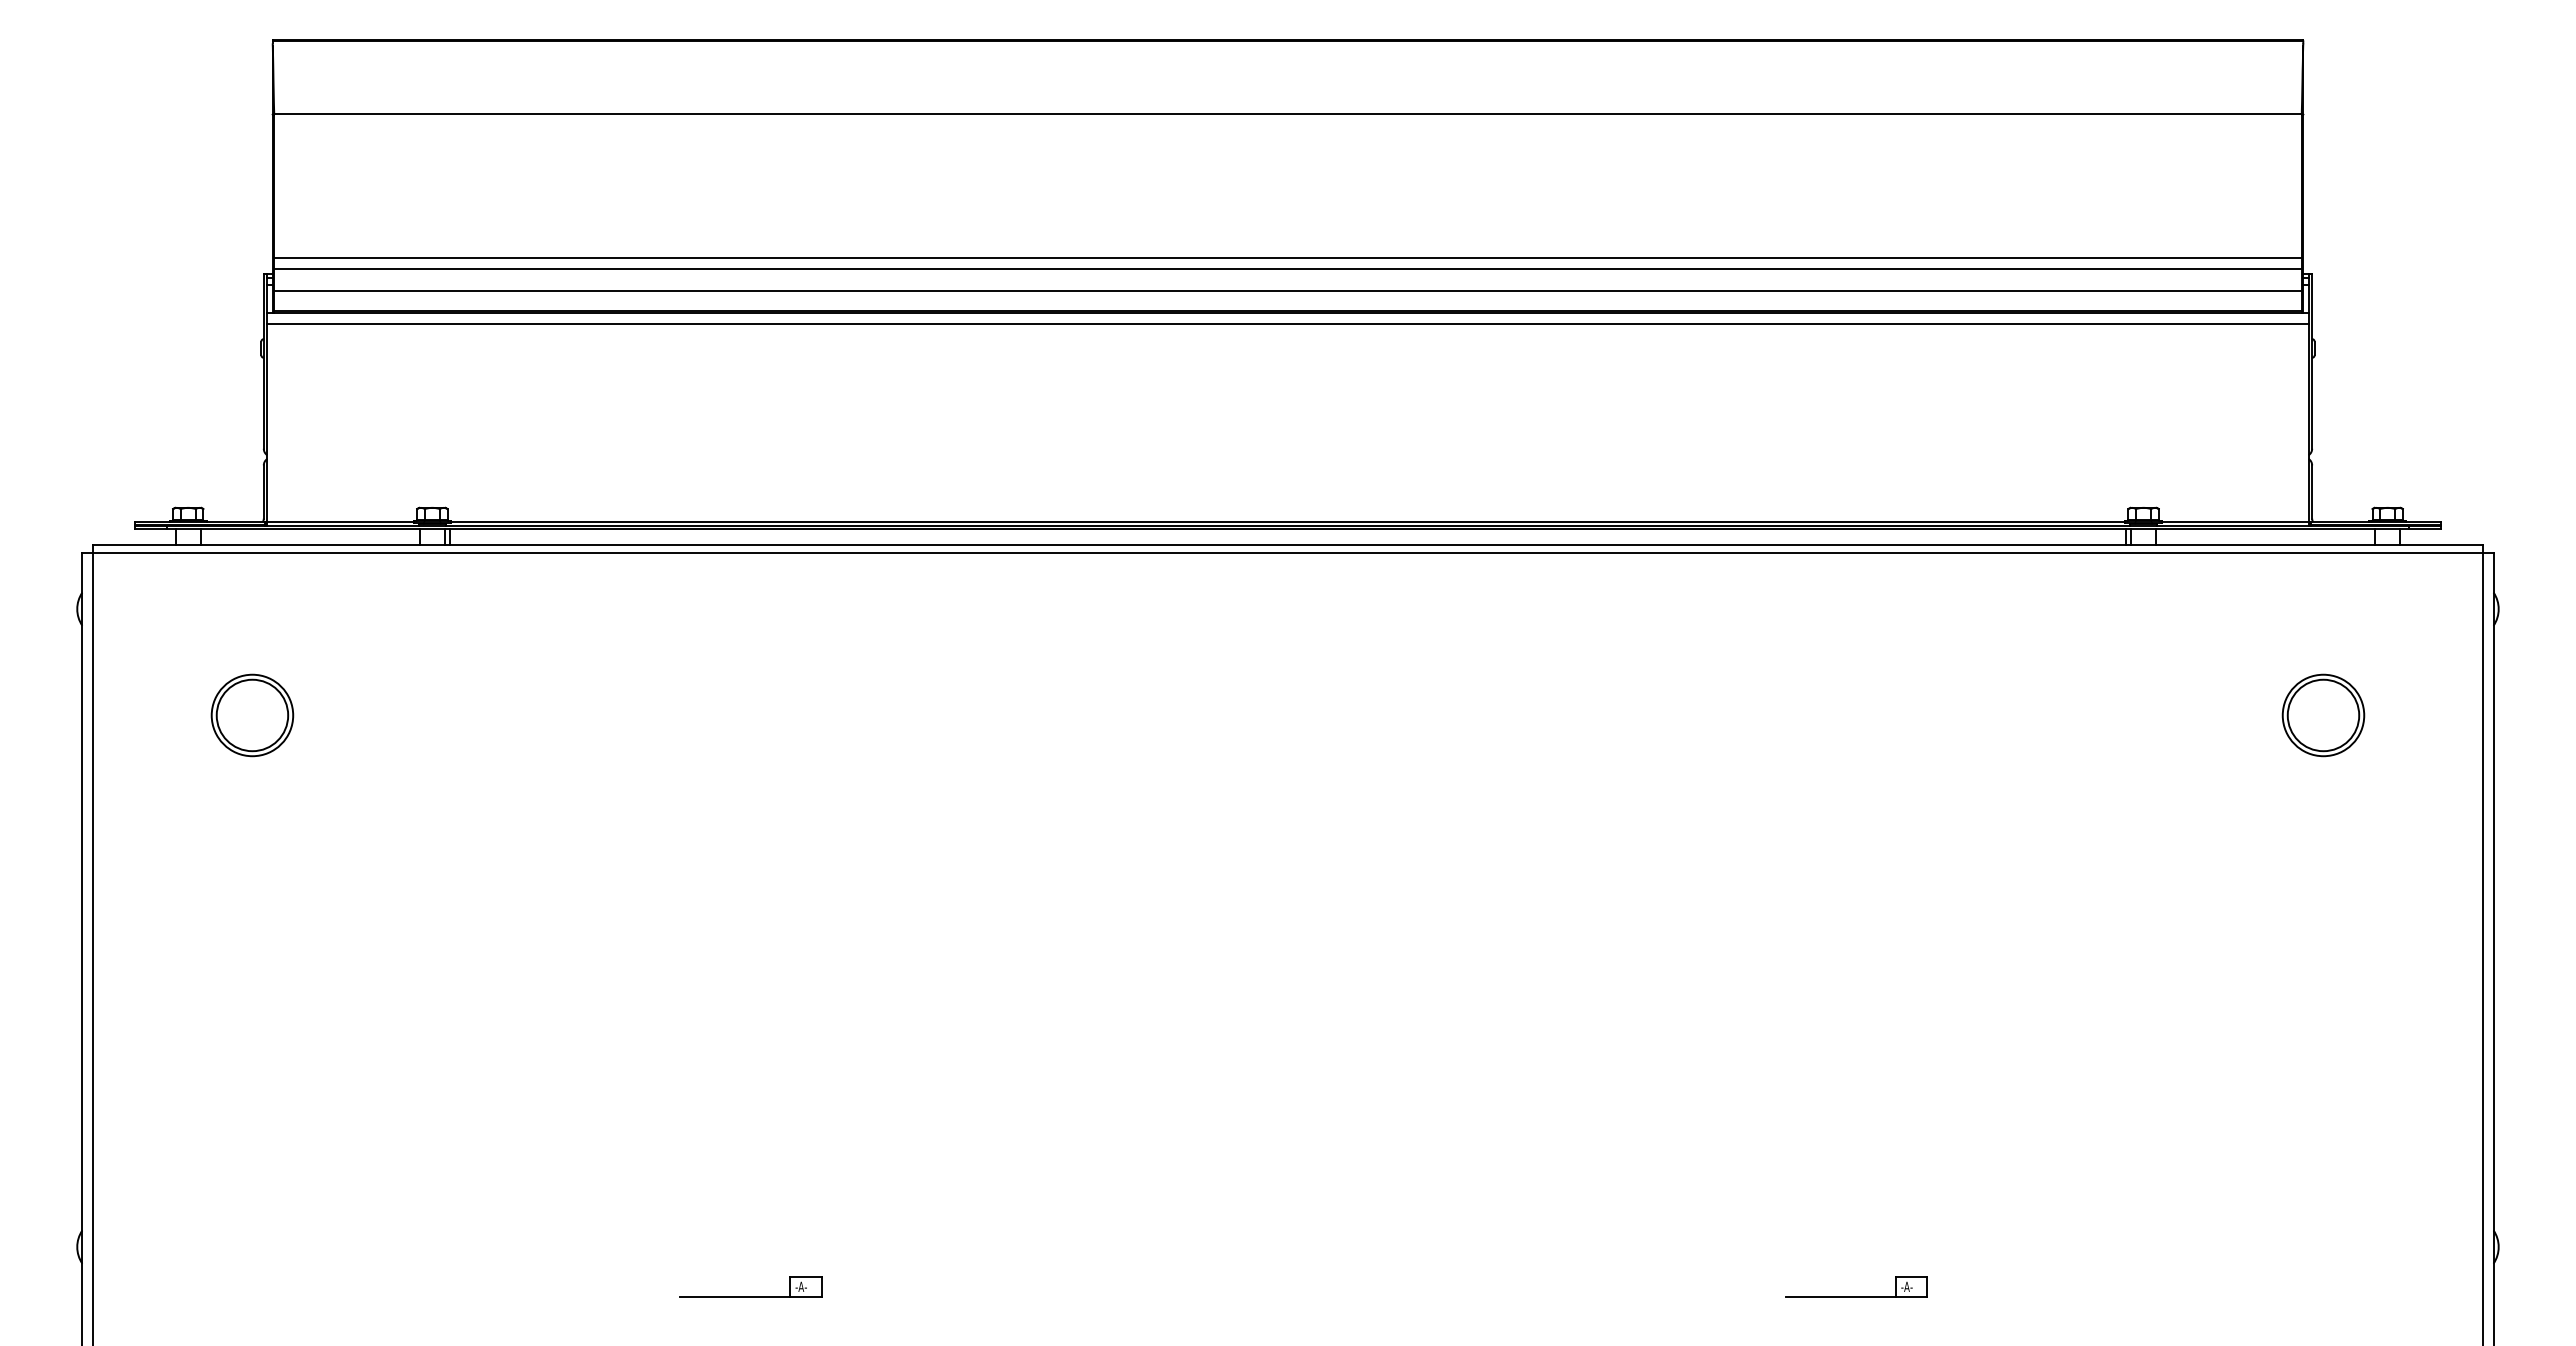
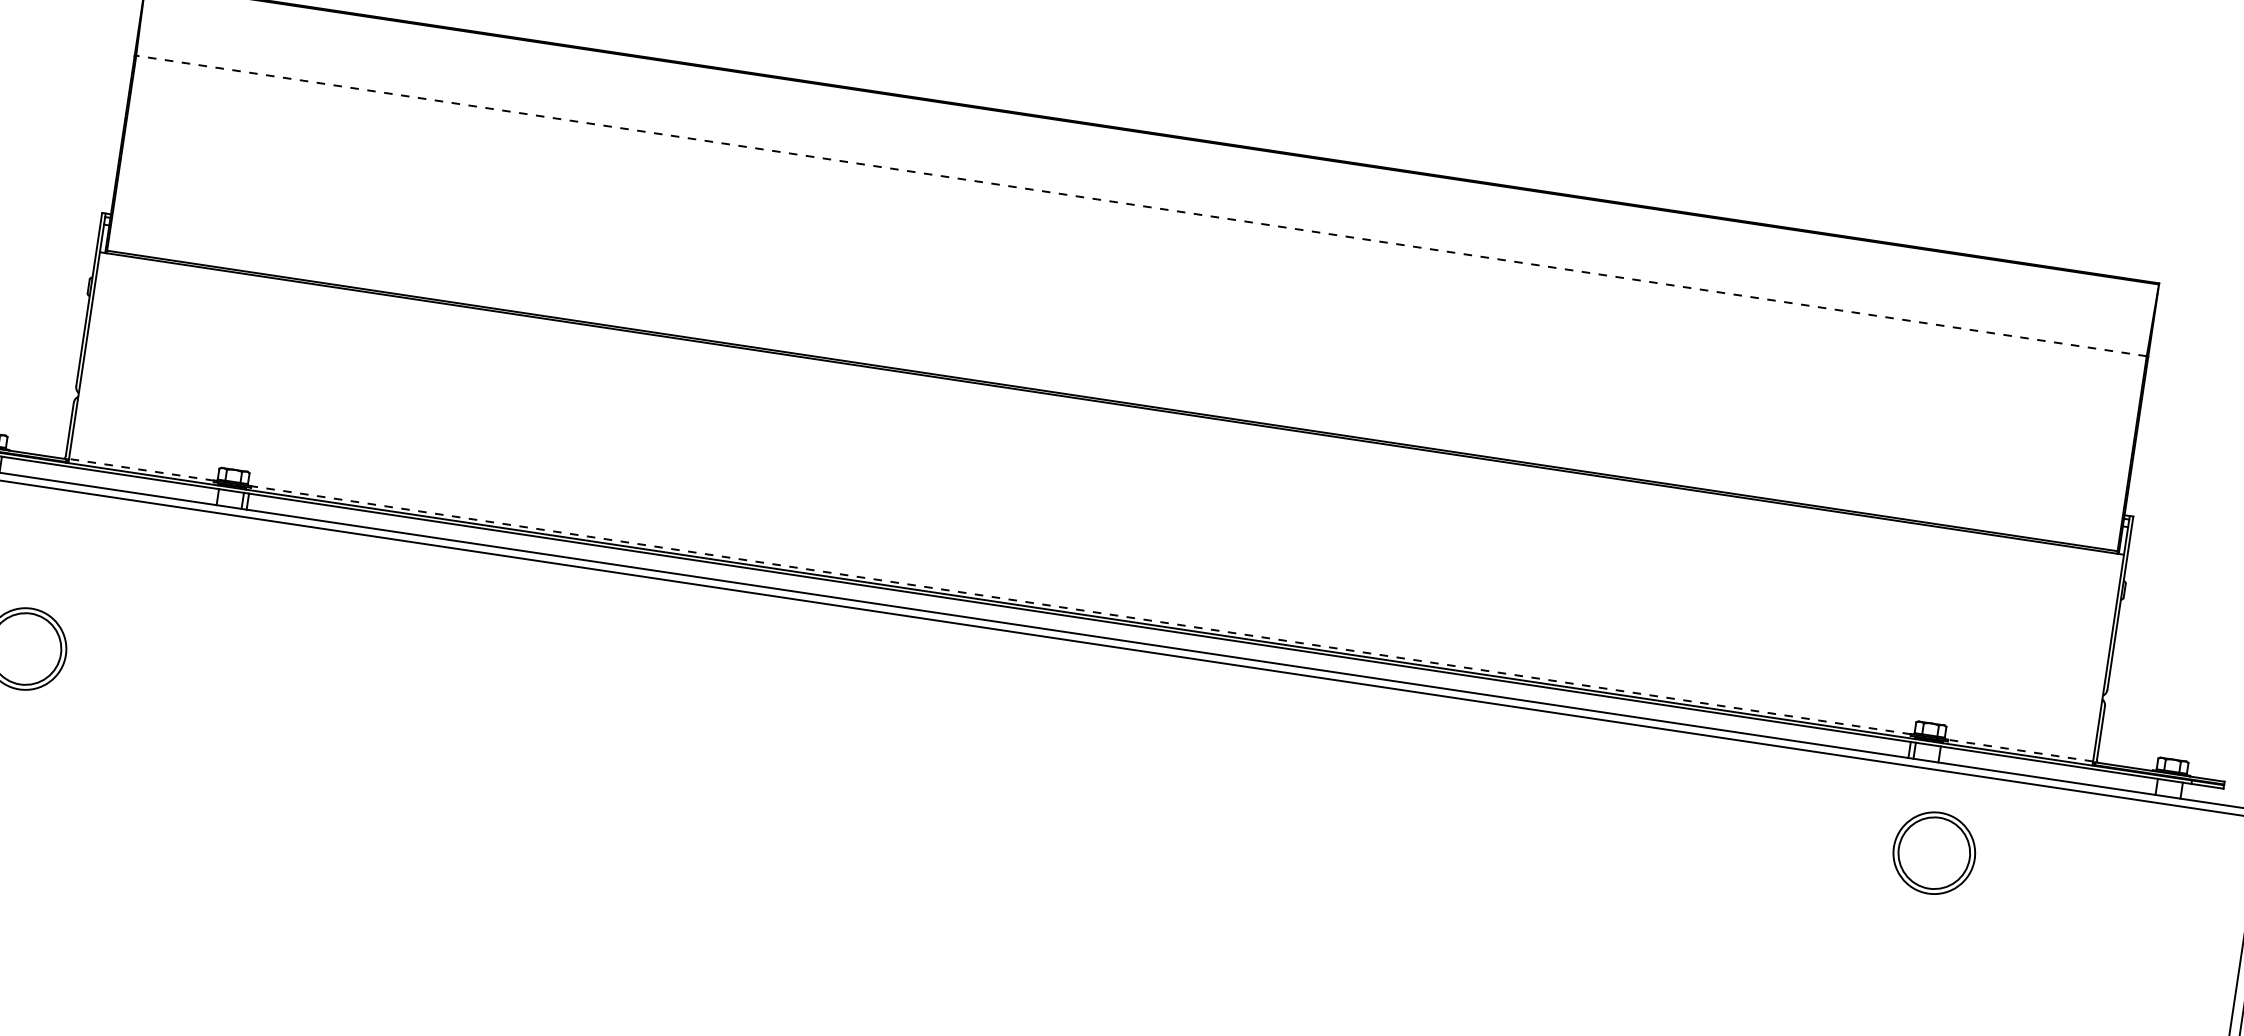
line: (1288, 113) -> (1142, 205), solid -> dashed
line: (1287, 257) -> (1119, 348), removed
line: (1287, 269) -> (1117, 360), removed
line: (1287, 290) -> (1114, 381), removed
line: (1287, 324) -> (1109, 414), removed
line: (340, 521) -> (141, 469), solid -> dashed
line: (1287, 521) -> (1080, 610), solid -> dashed
line: (2234, 521) -> (2019, 750), solid -> dashed
part: (2323, 715) -> (1934, 853), moved

